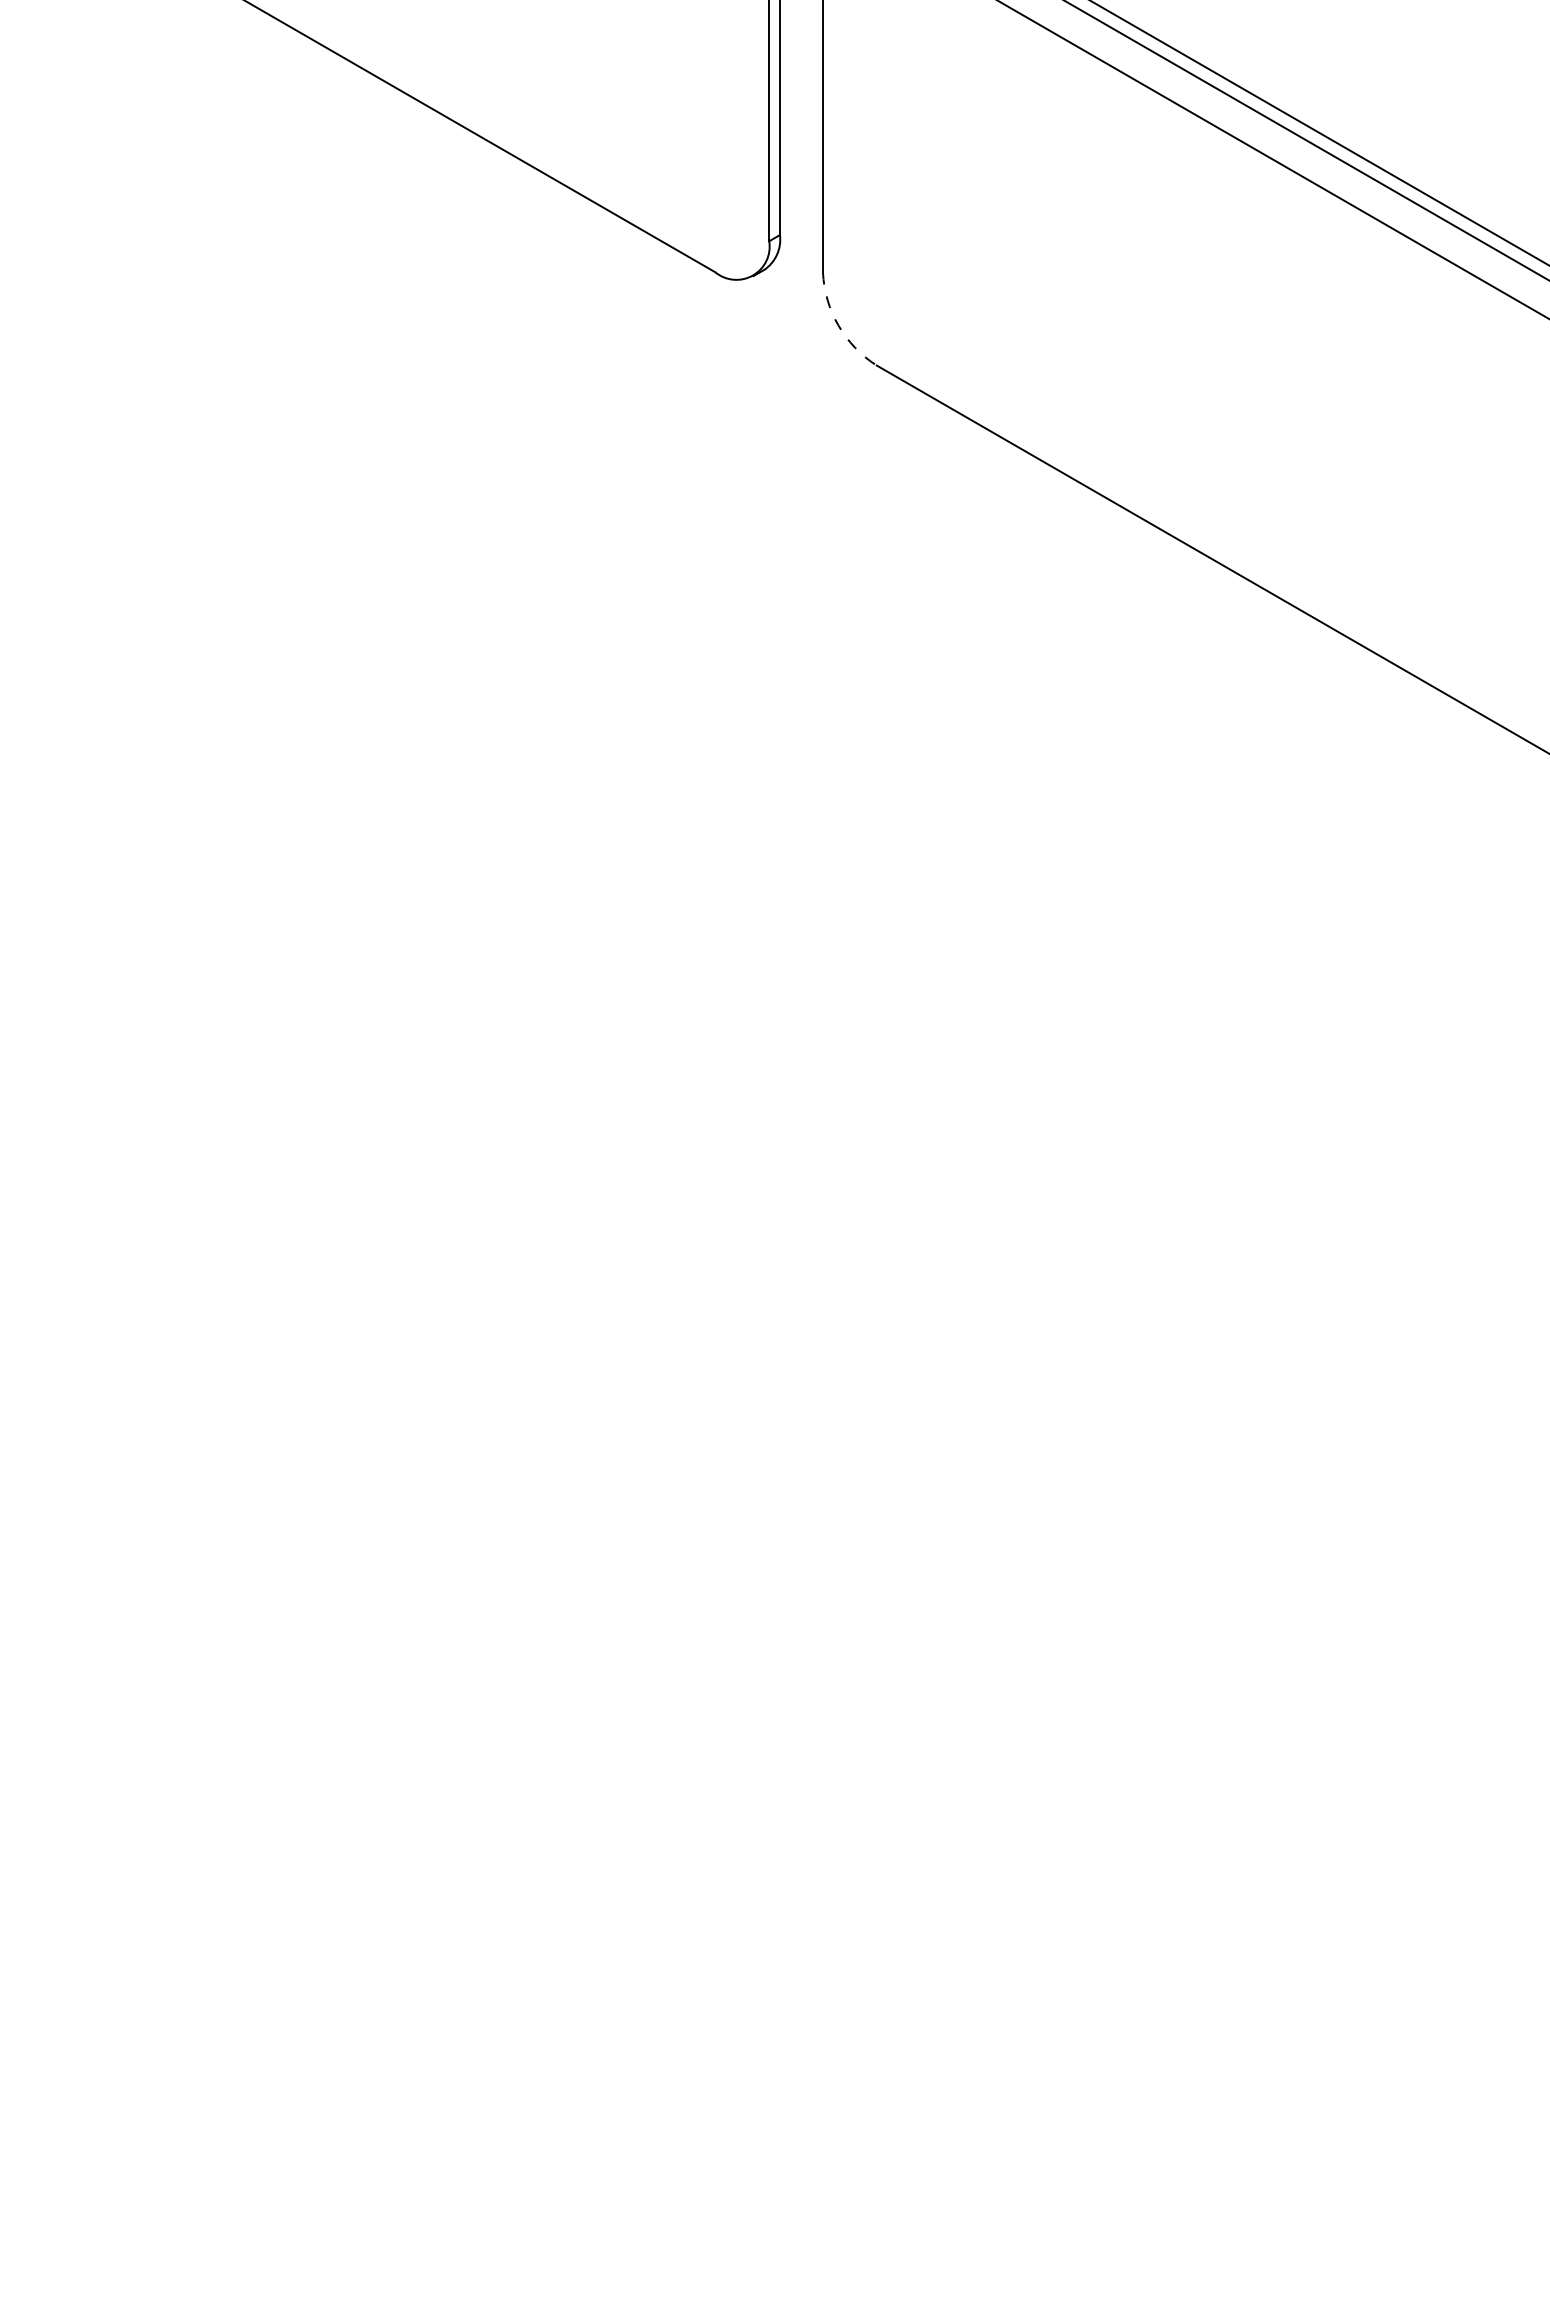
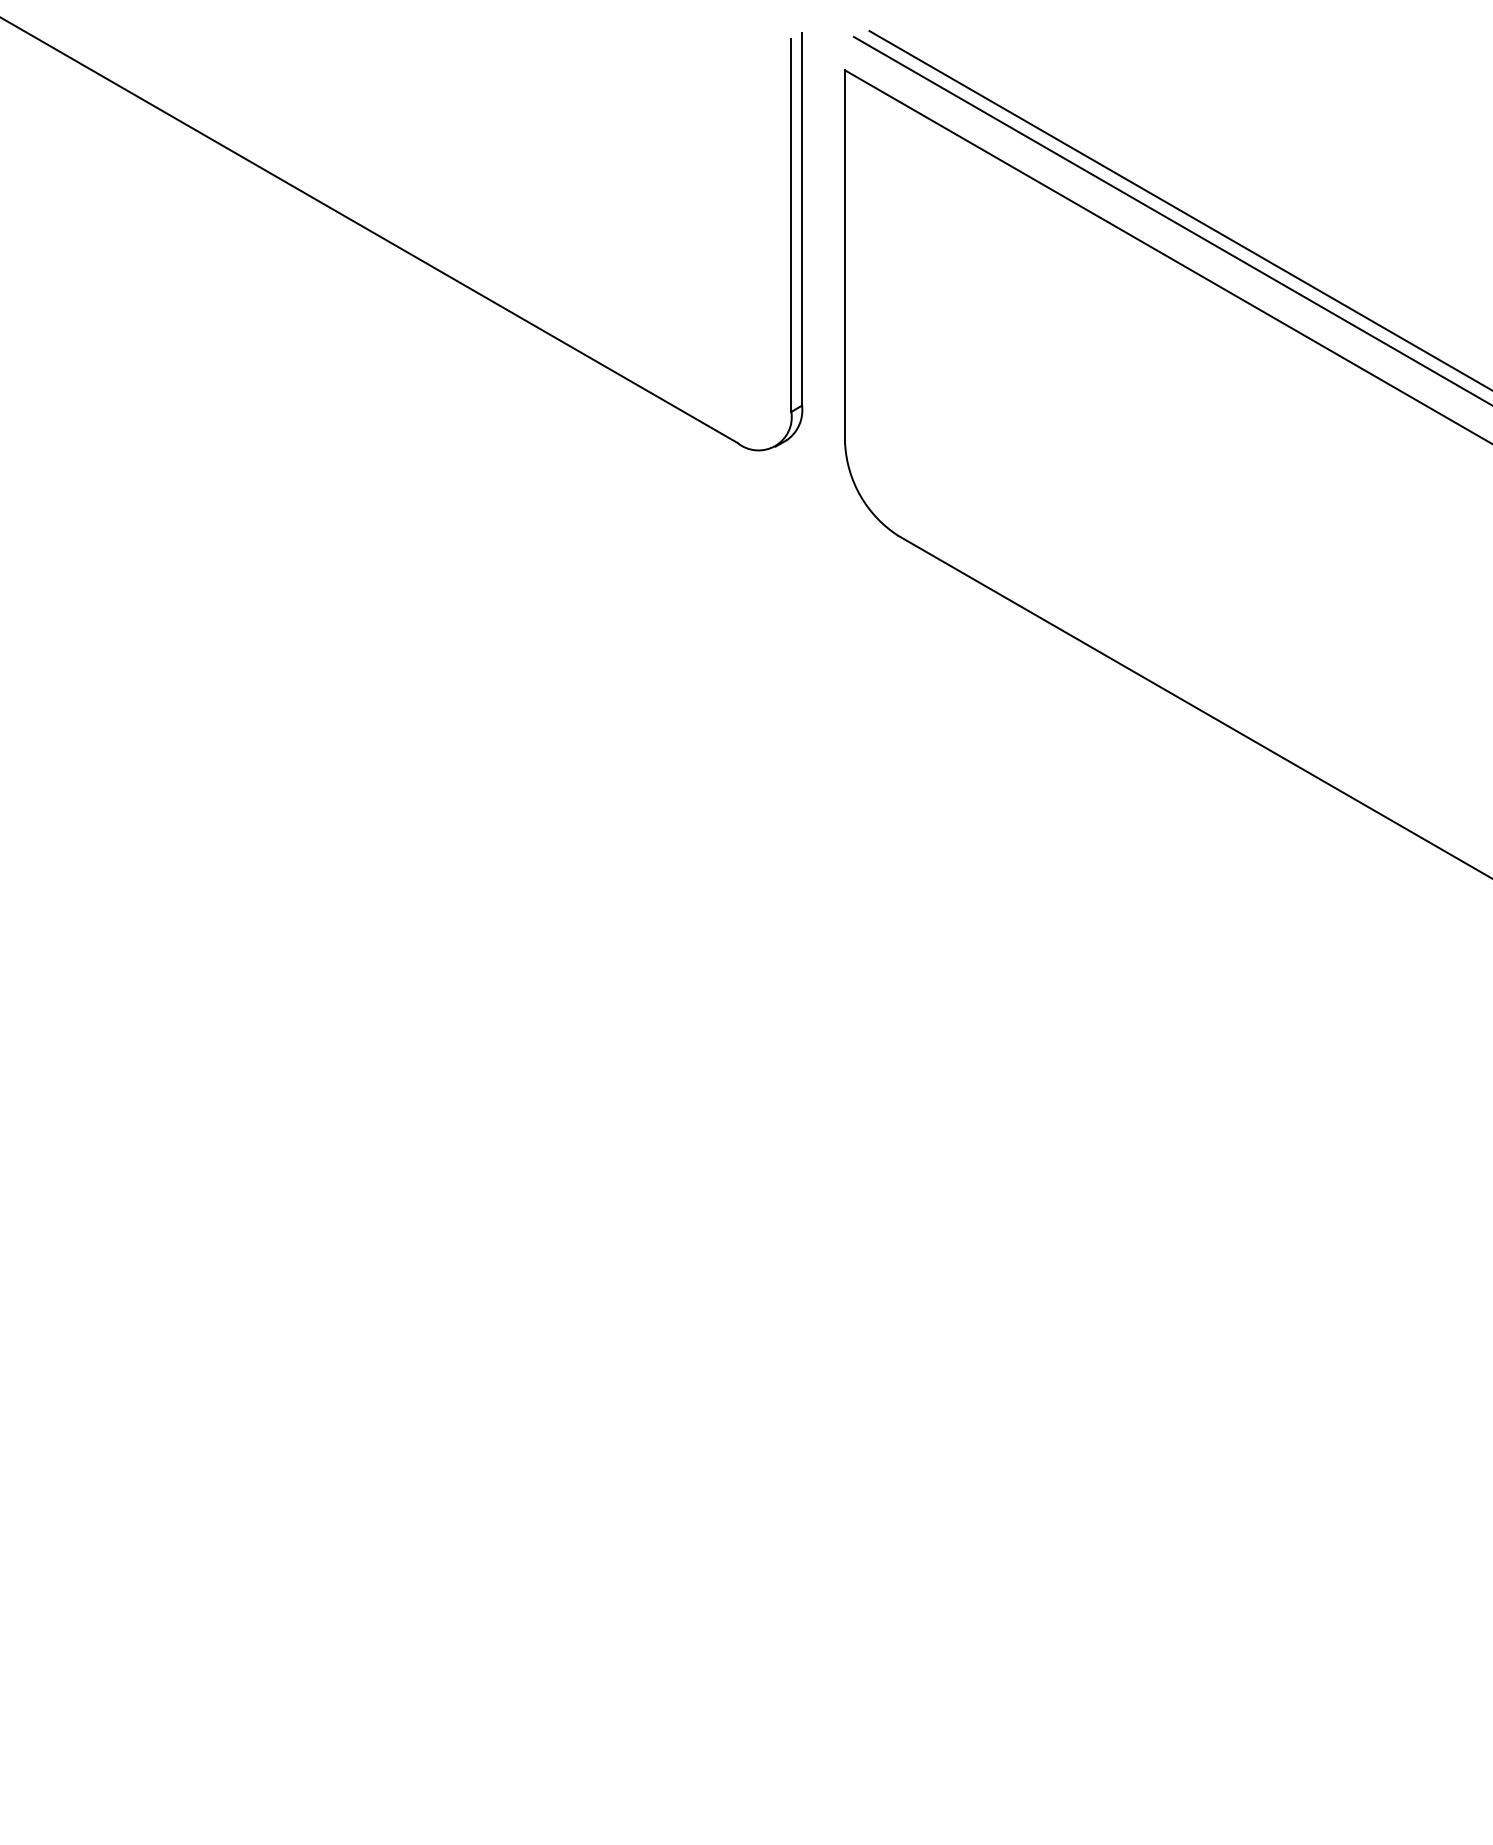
arc: (838, 325) -> (860, 496), dashed -> solid

